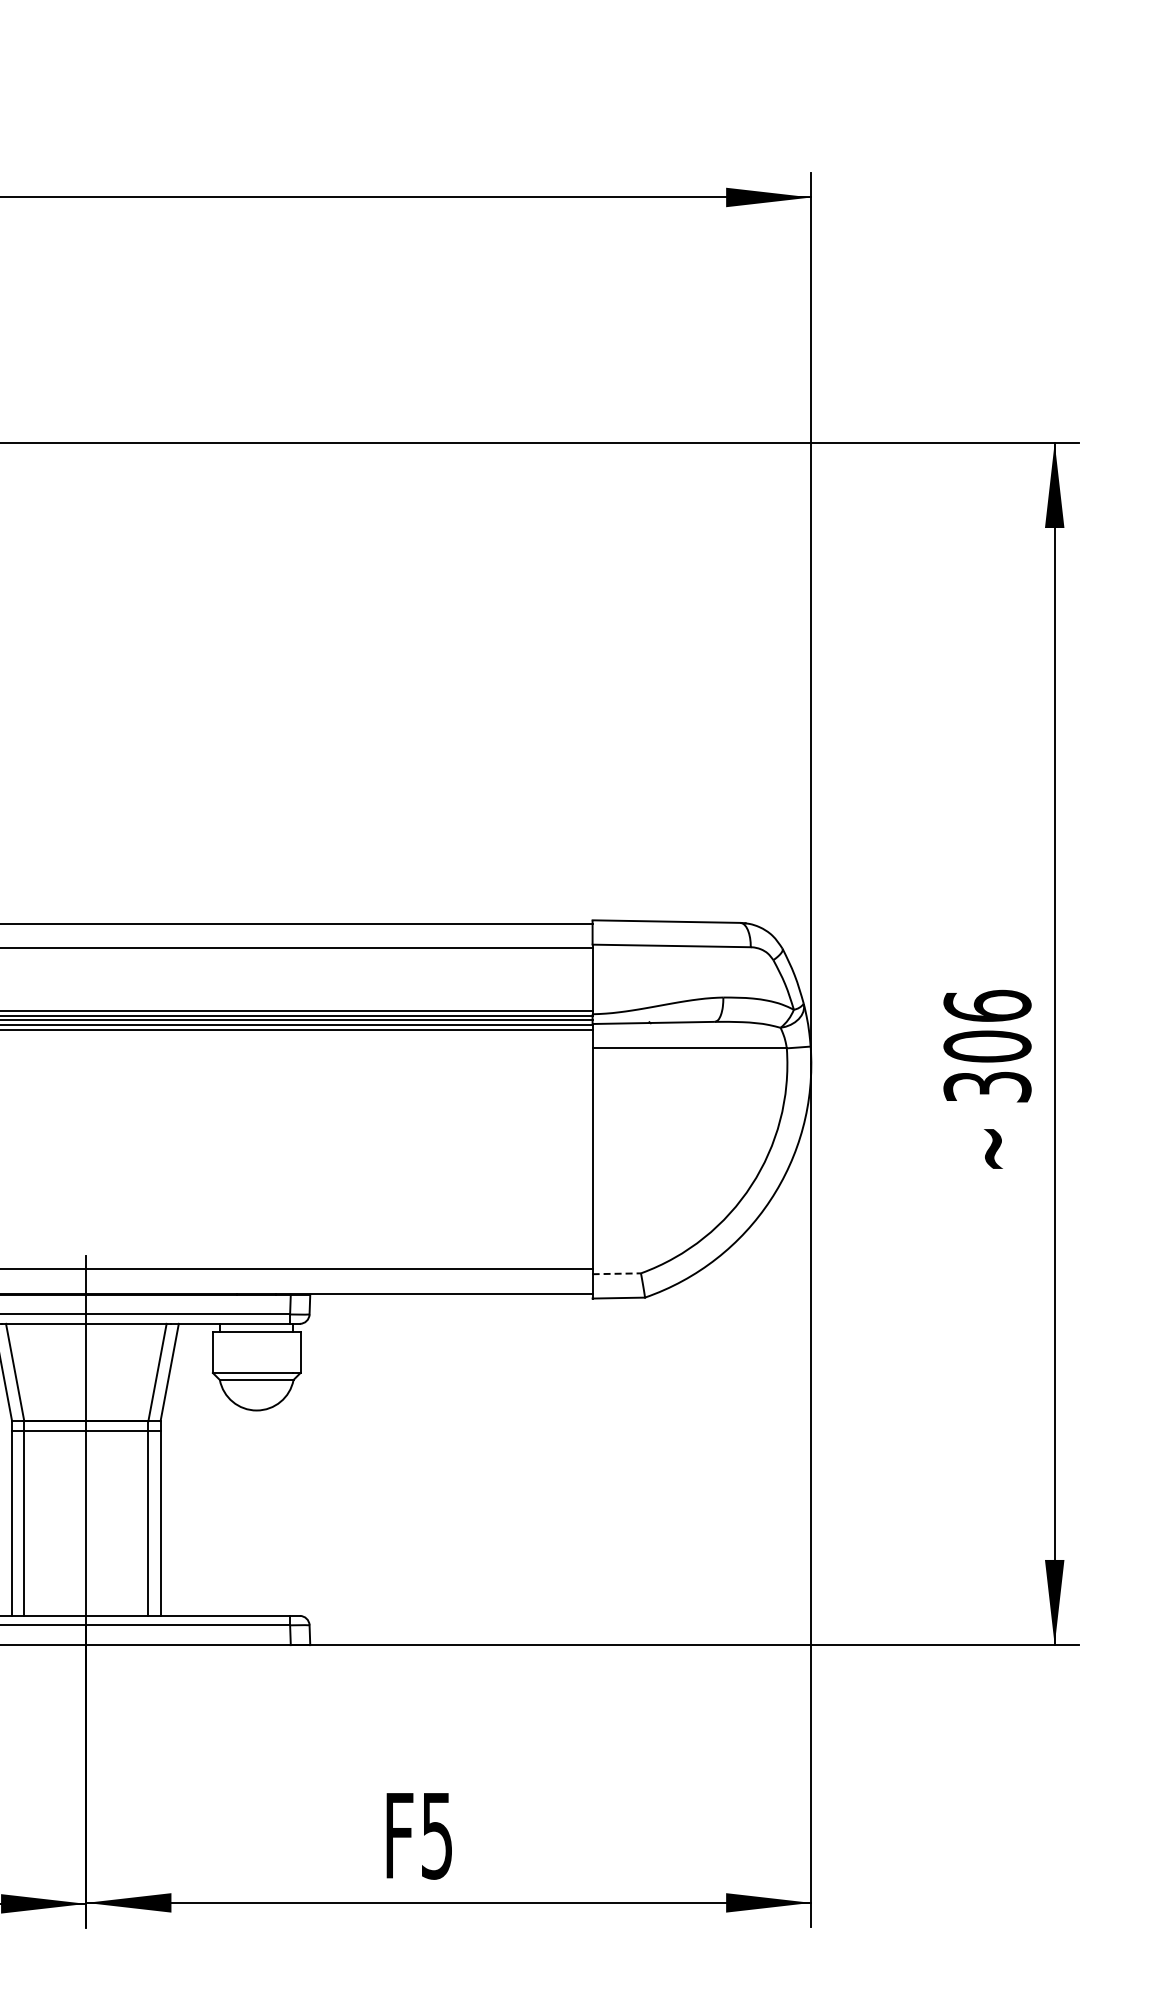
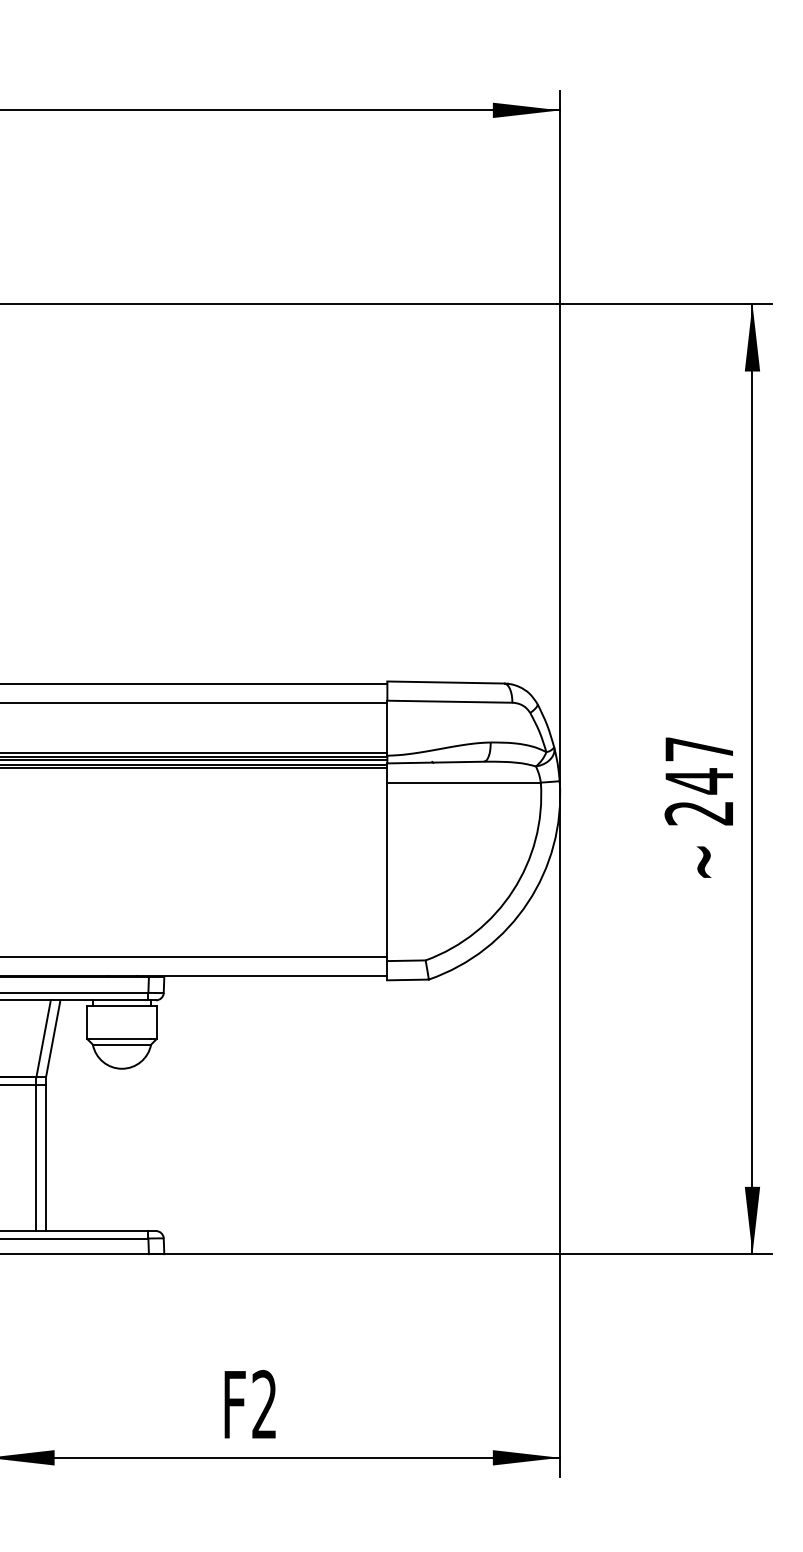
text: (987, 1045) -> (699, 780), 306 -> 247
line: (617, 1273) -> (407, 960), dashed -> solid
text: (436, 1835) -> (264, 1404), F5 -> F2

